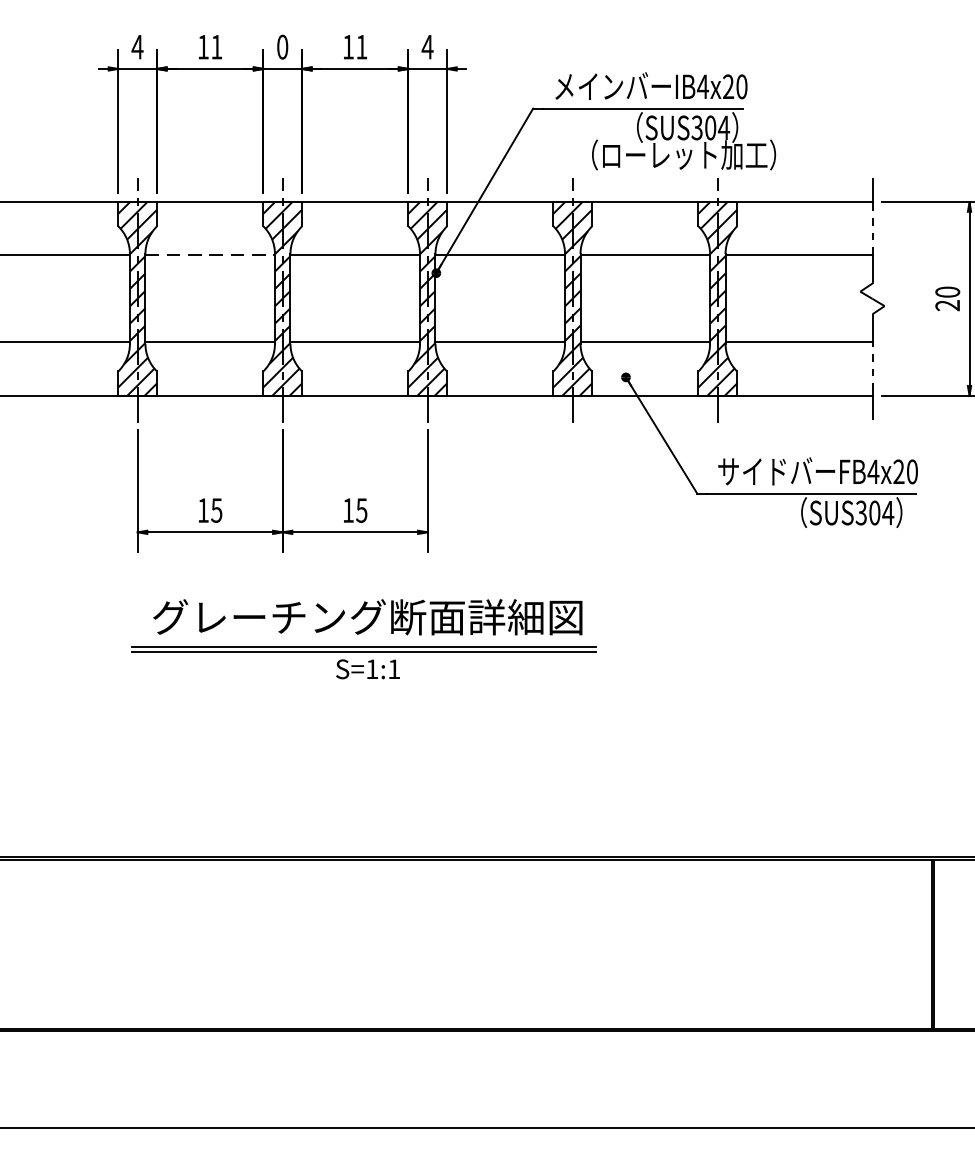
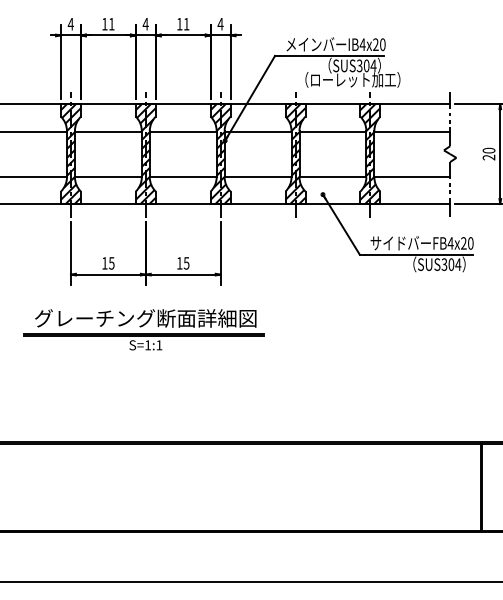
text: (282, 45) -> (145, 23), 0 -> 4
line: (210, 255) -> (108, 131), dashed -> solid
part: (363, 638) -> (143, 329), moved

